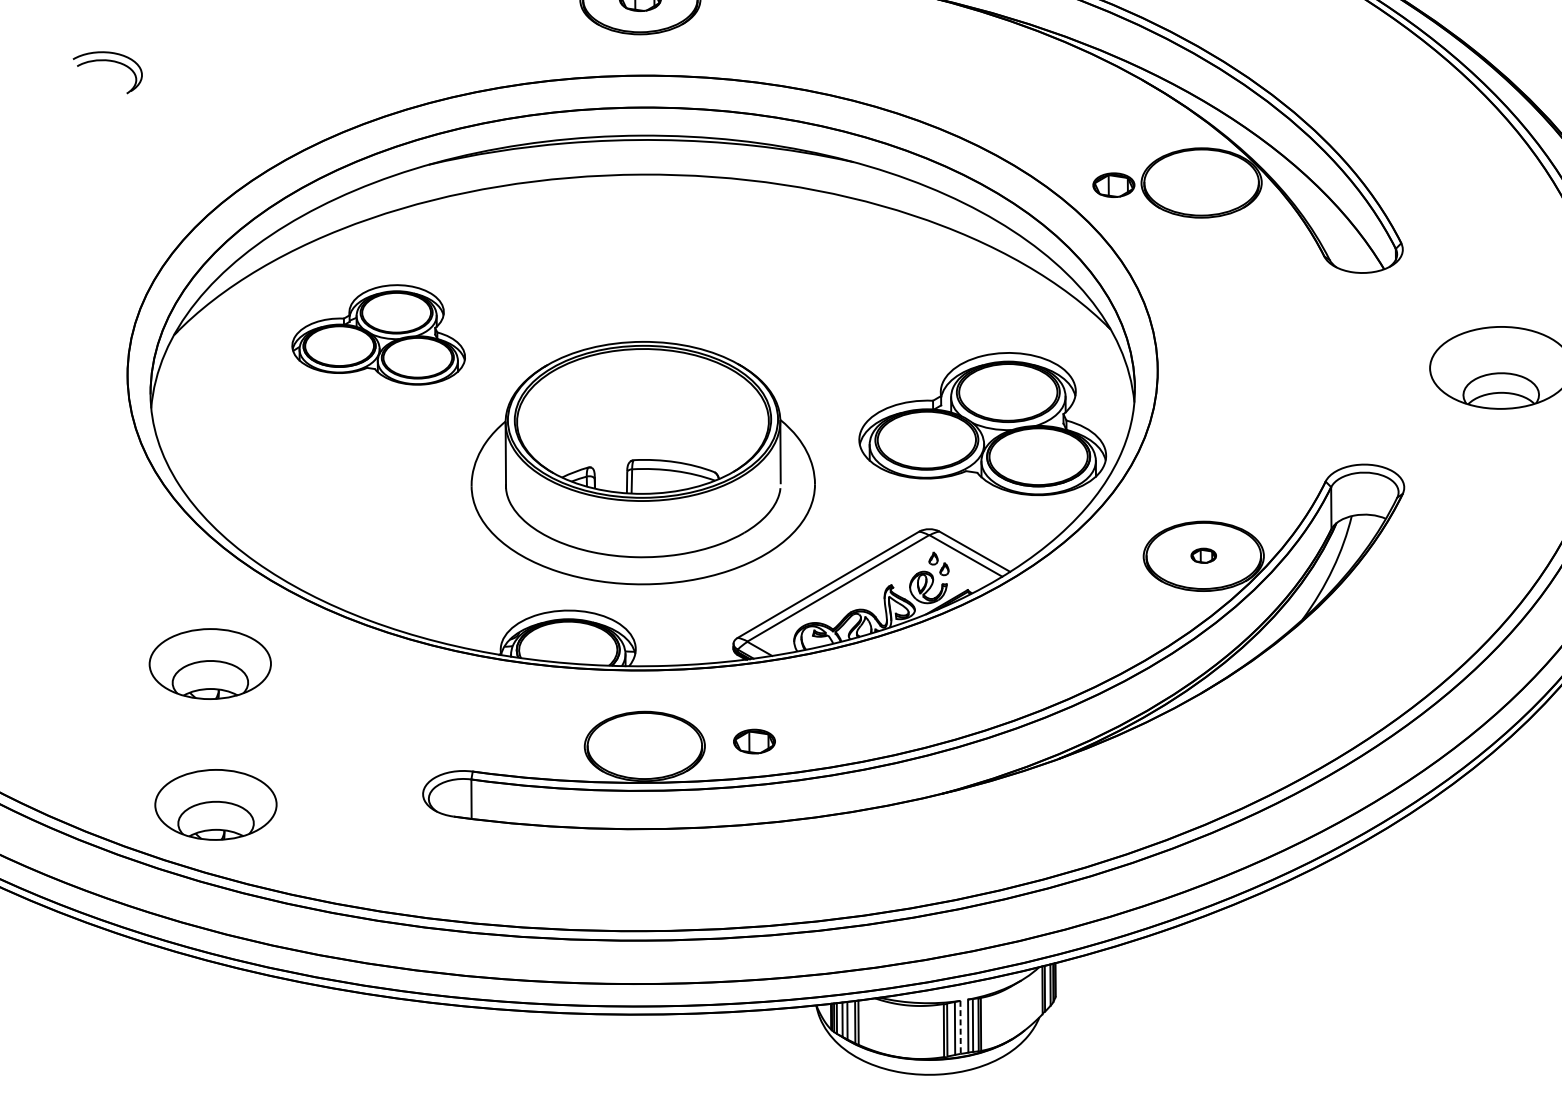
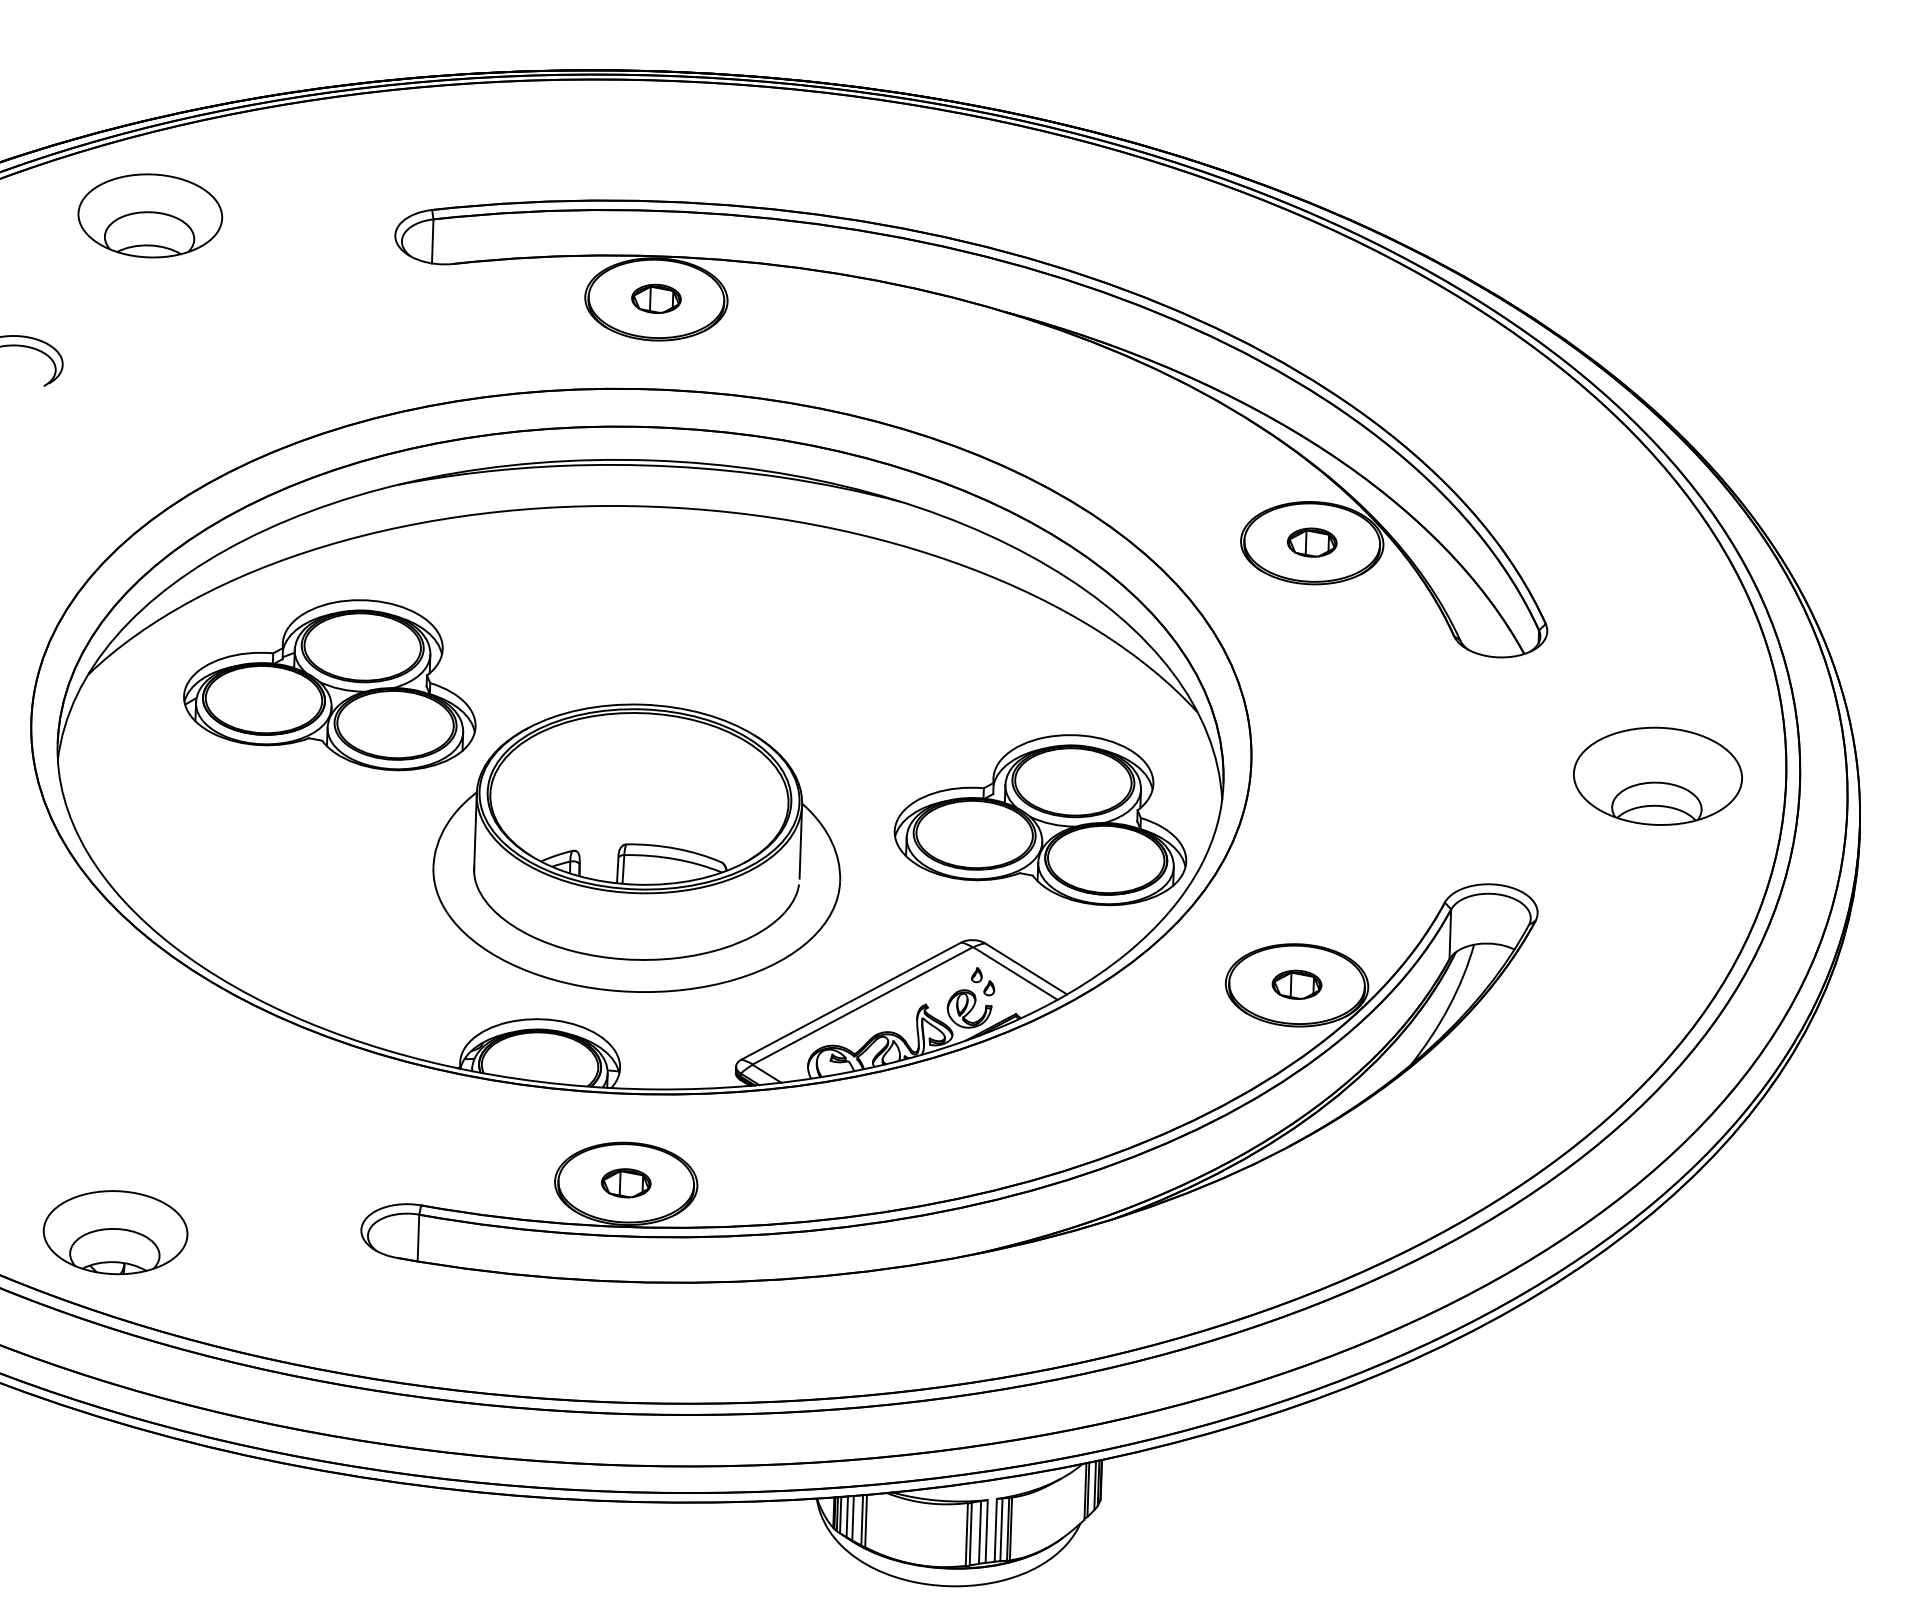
part: (1114, 185) -> (1312, 542), moved
part: (377, 336) -> (329, 685), size x1.43
part: (1203, 555) -> (1296, 984), size x1.67
part: (210, 663) -> (115, 1065), removed
part: (754, 741) -> (626, 1183), moved
line: (960, 1028) -> (986, 1532), dashed -> solid

